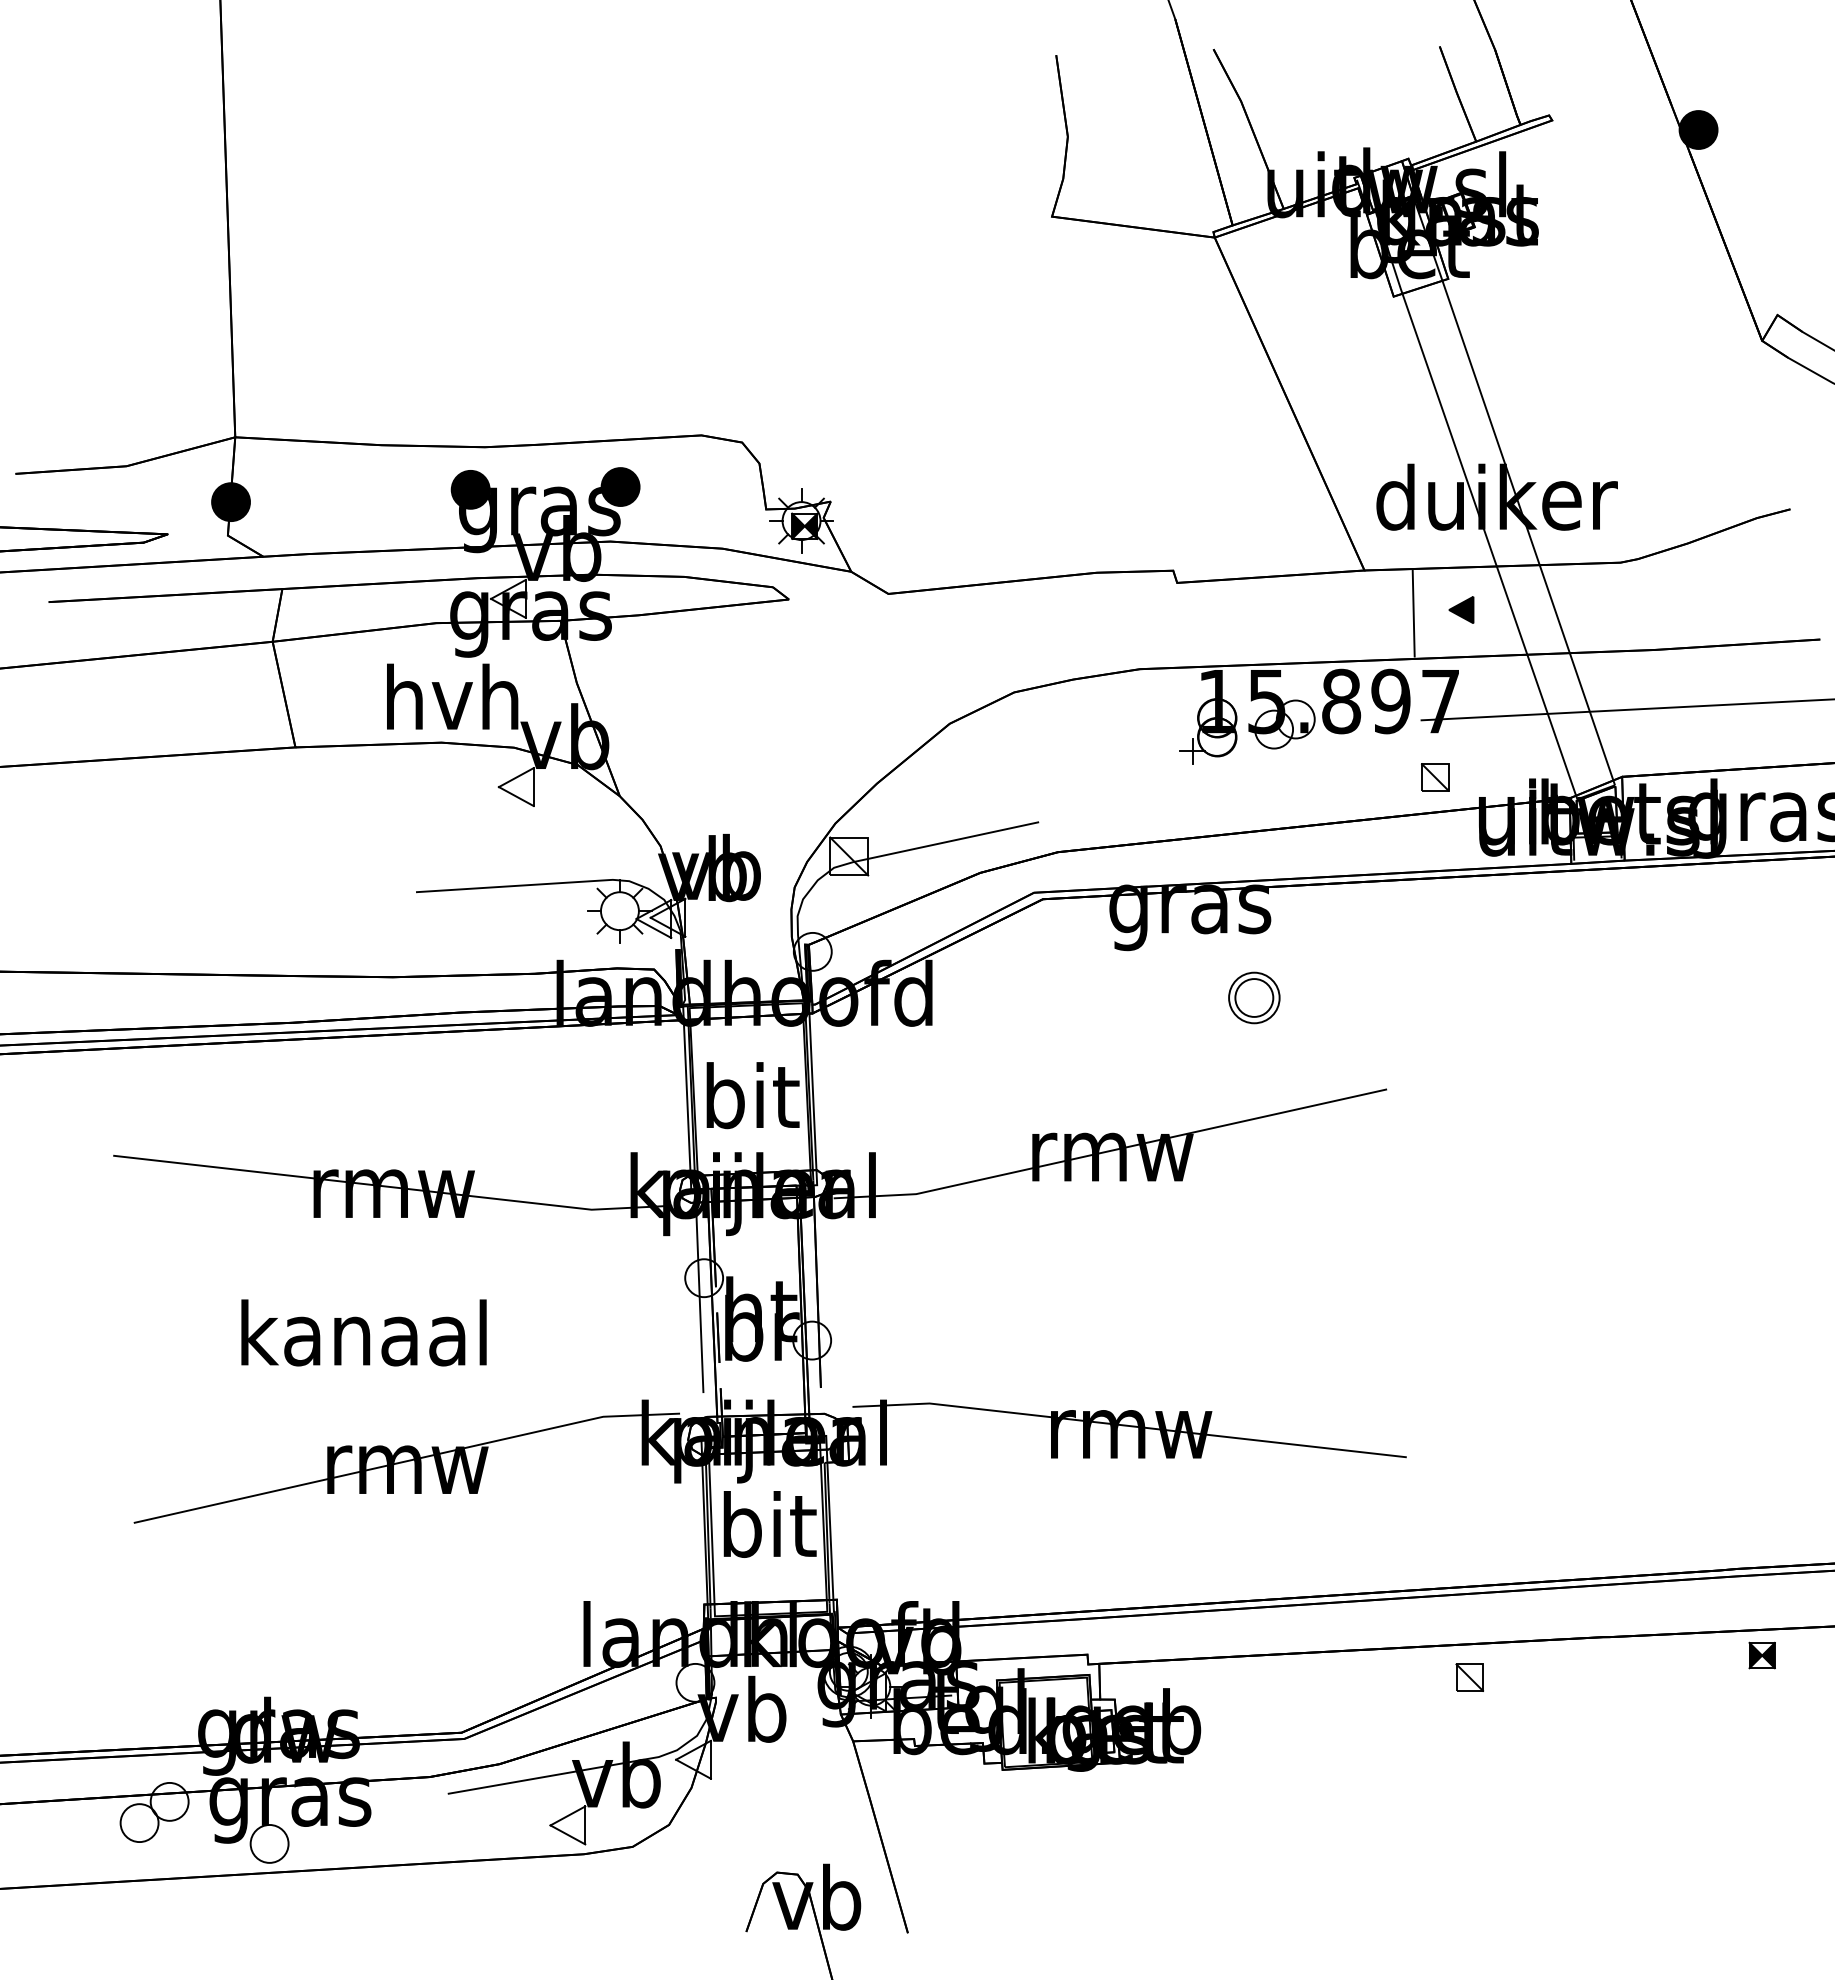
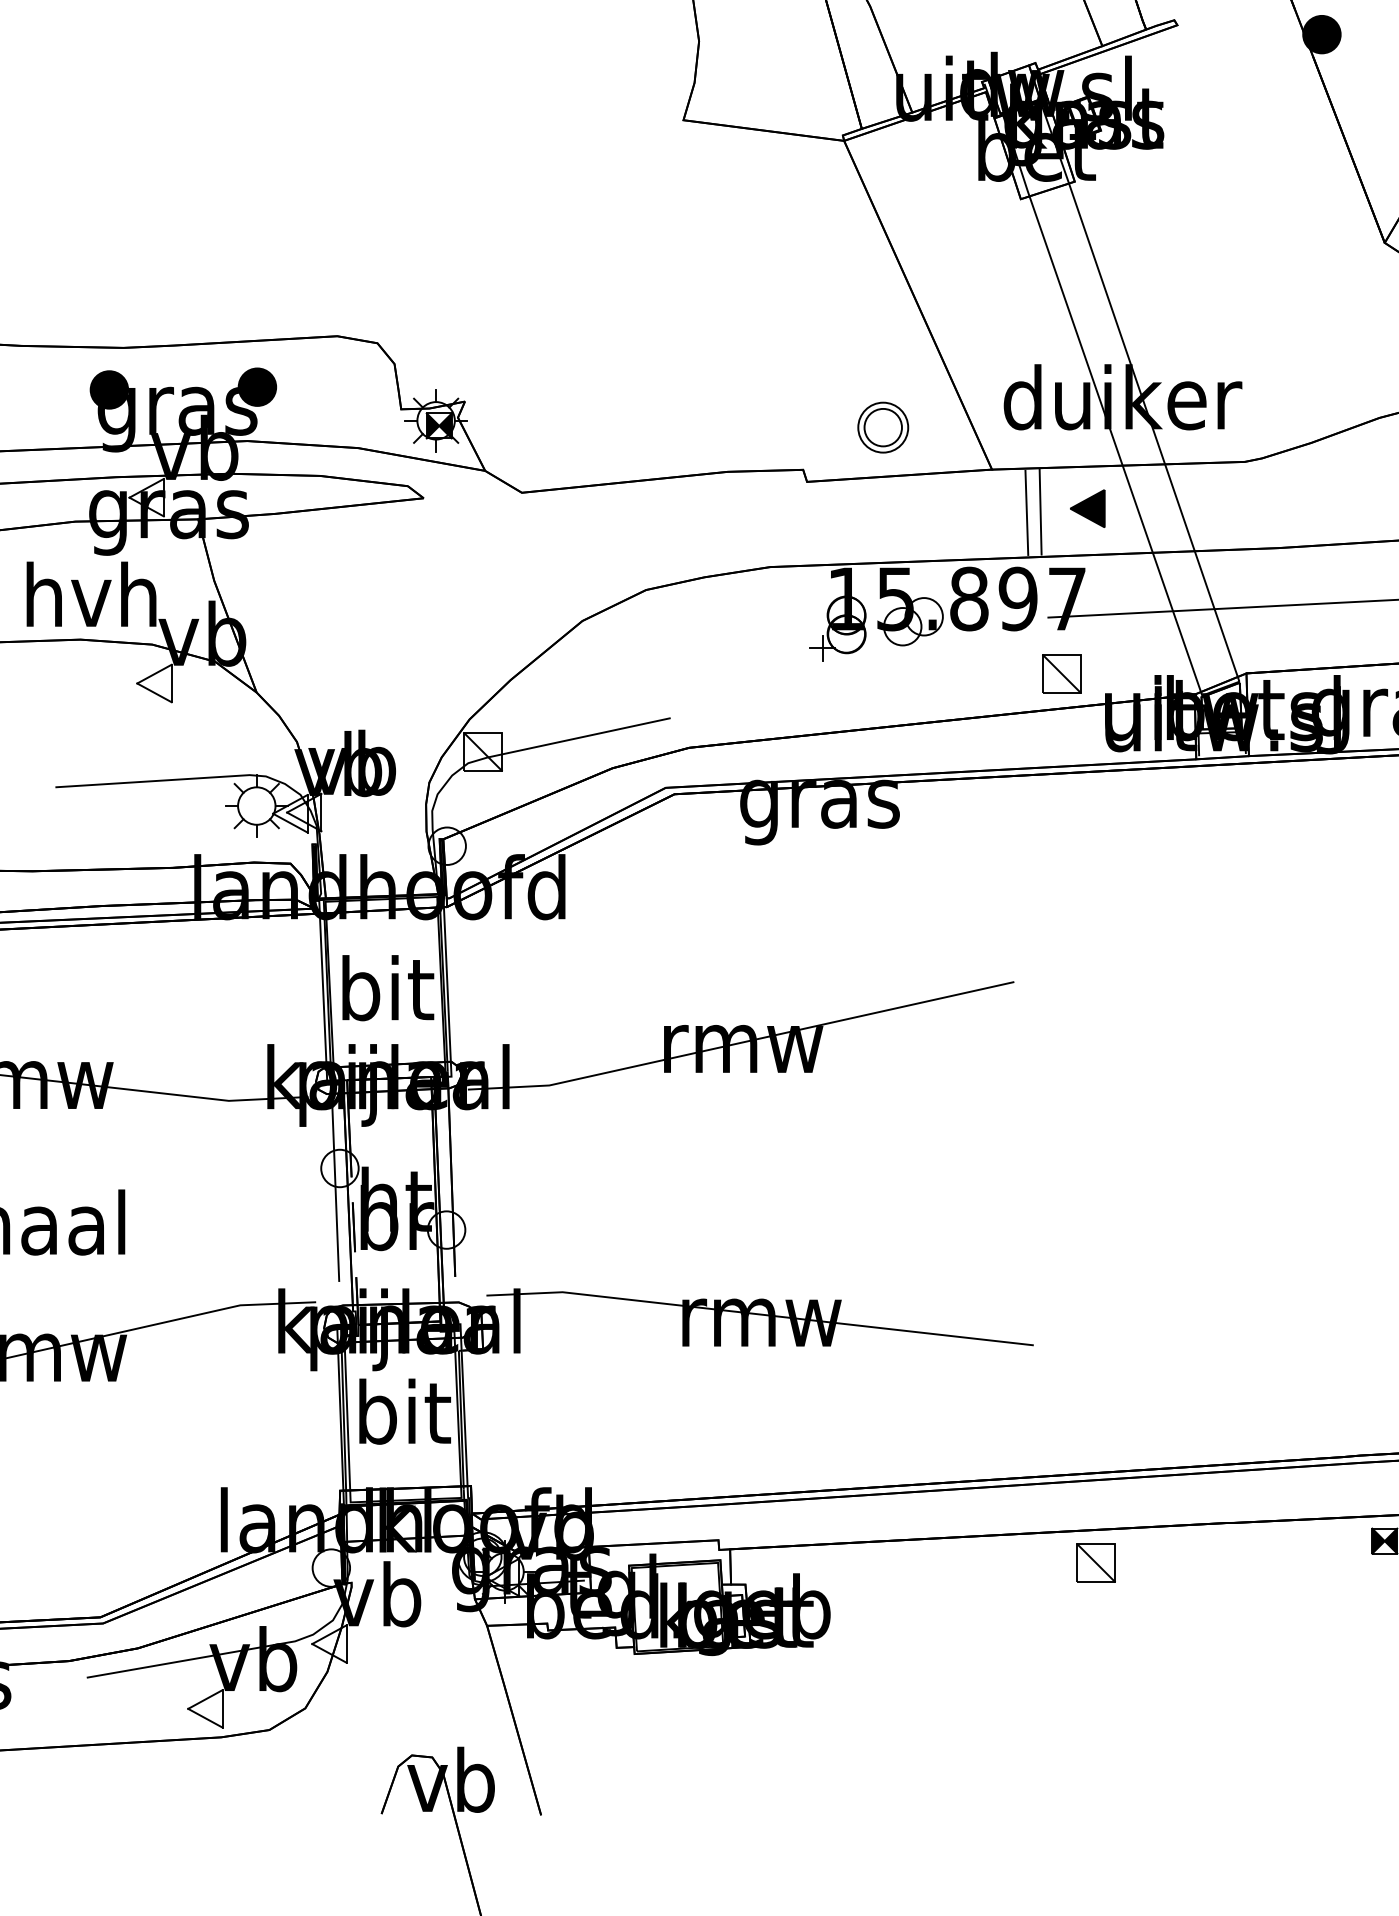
part: (1461, 609) -> (1087, 508), size x1.43
line: (1399, 613) -> (1026, 512), added
part: (1435, 777) -> (1062, 674), size x1.43
part: (1254, 997) -> (883, 427), moved
part: (1469, 1677) -> (1095, 1562), size x1.43

